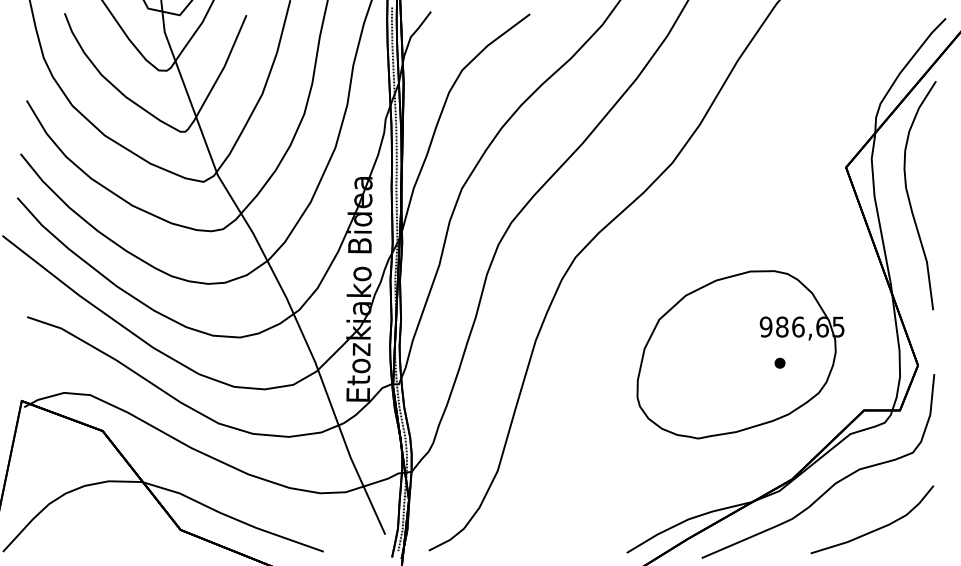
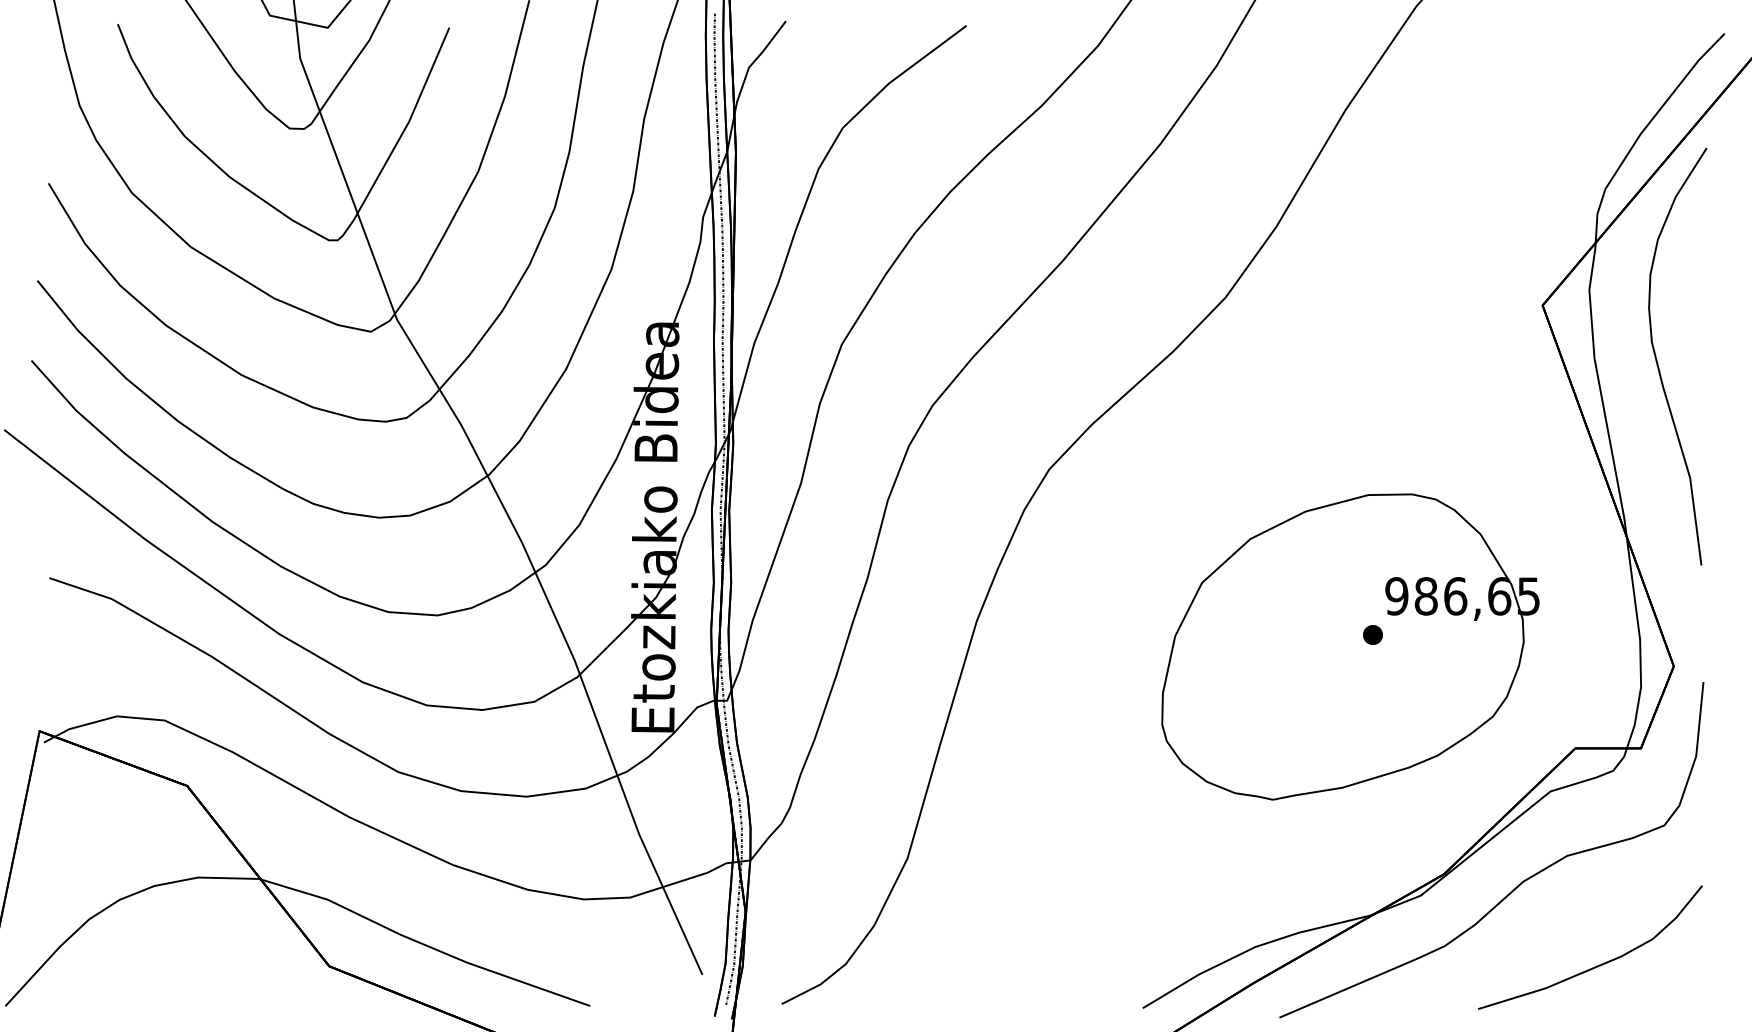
part: (779, 362) -> (1371, 633), moved

